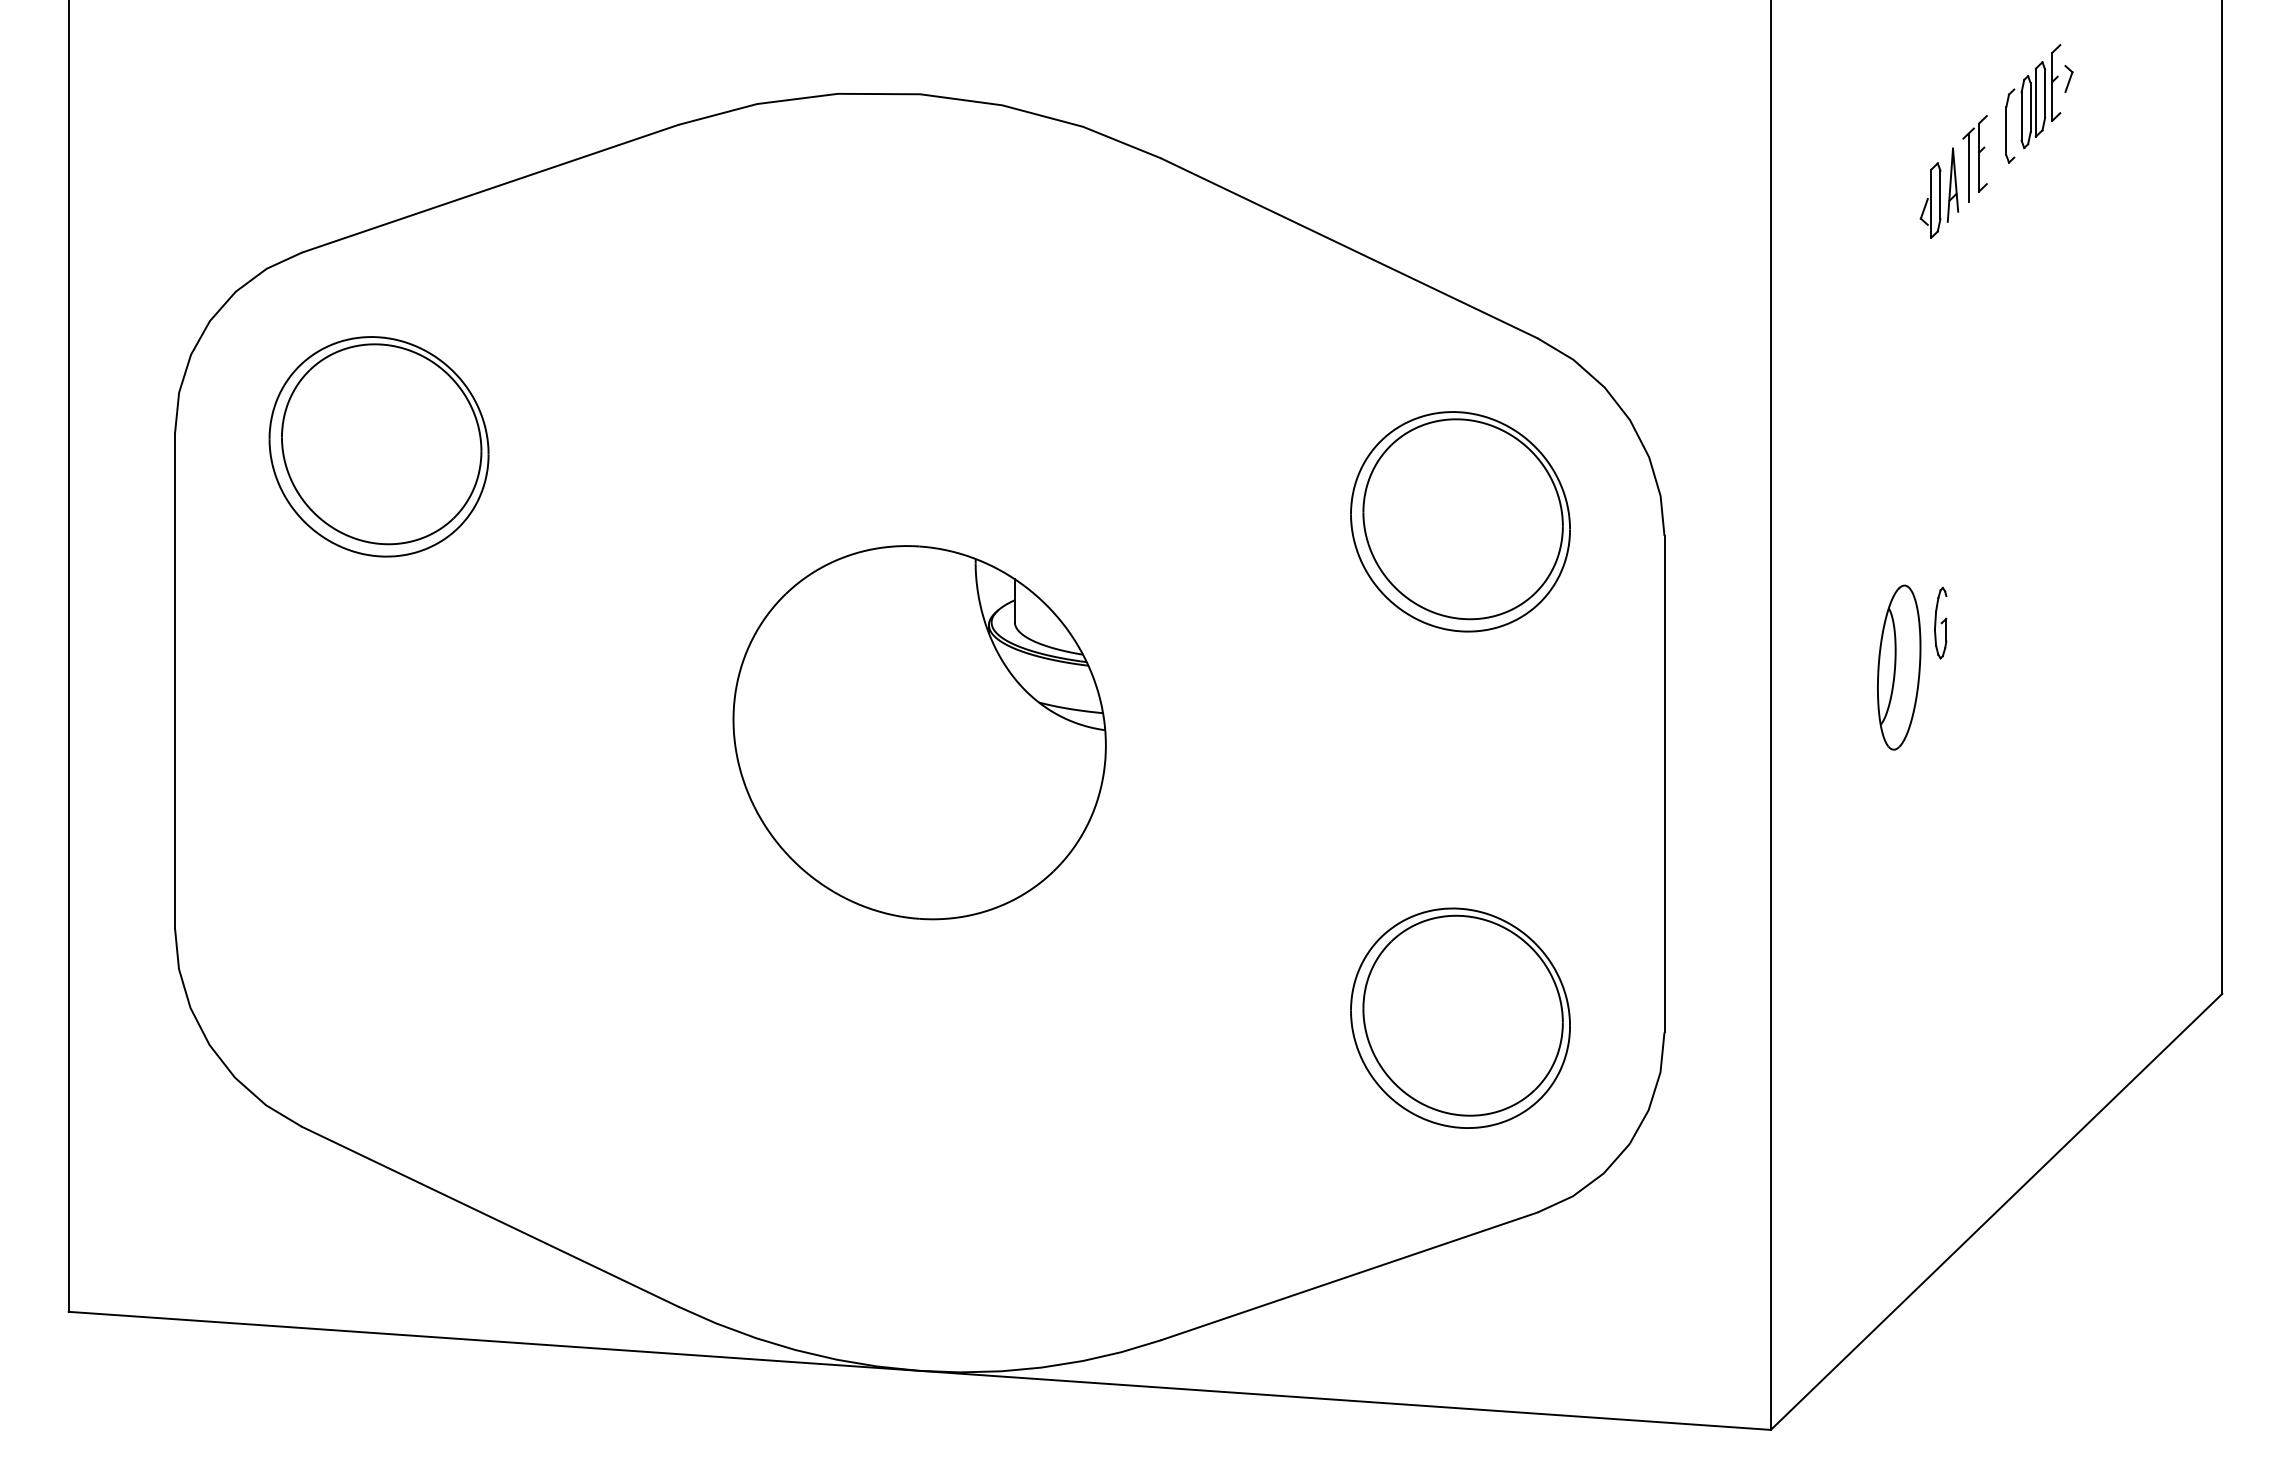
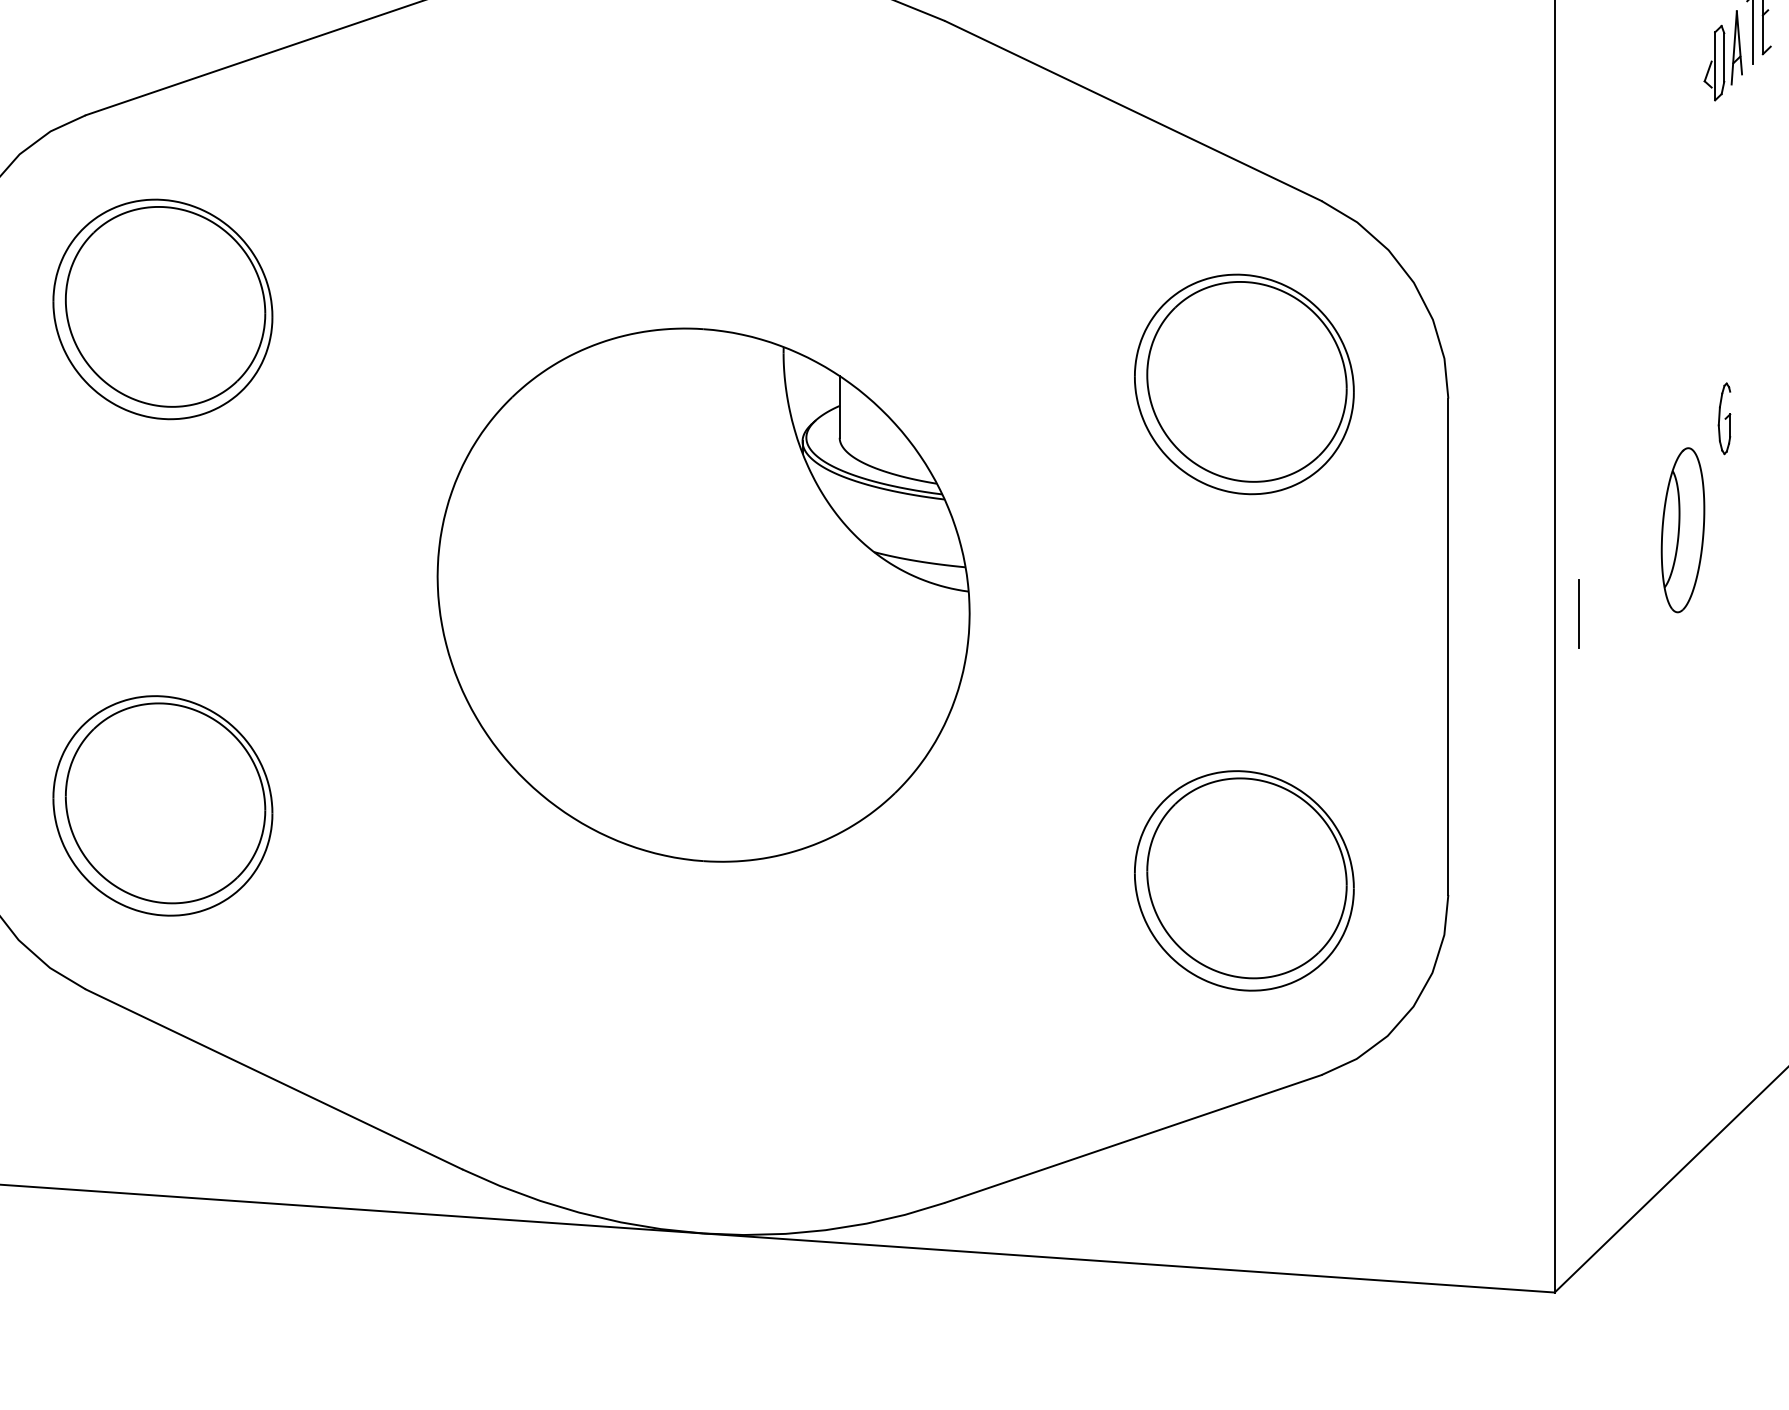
part: (1940, 623) -> (1724, 419), moved
part: (919, 732) -> (703, 595), size x1.43
line: (1794, 750) -> (1578, 613), added
part: (378, 942) -> (162, 805), added

